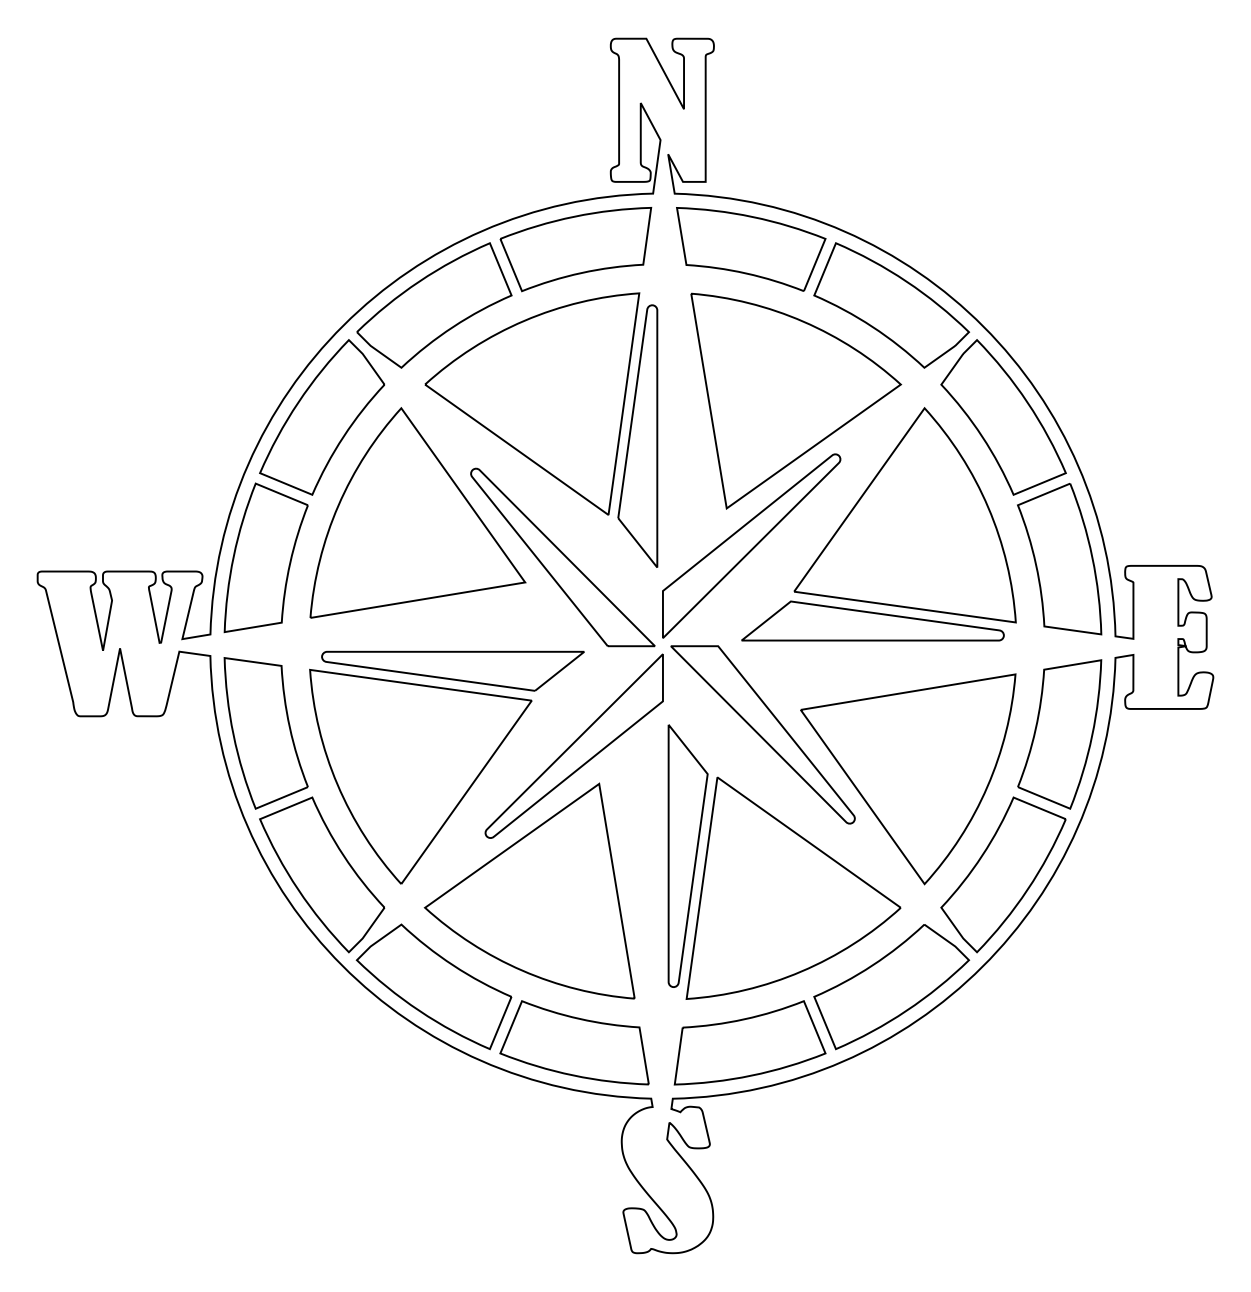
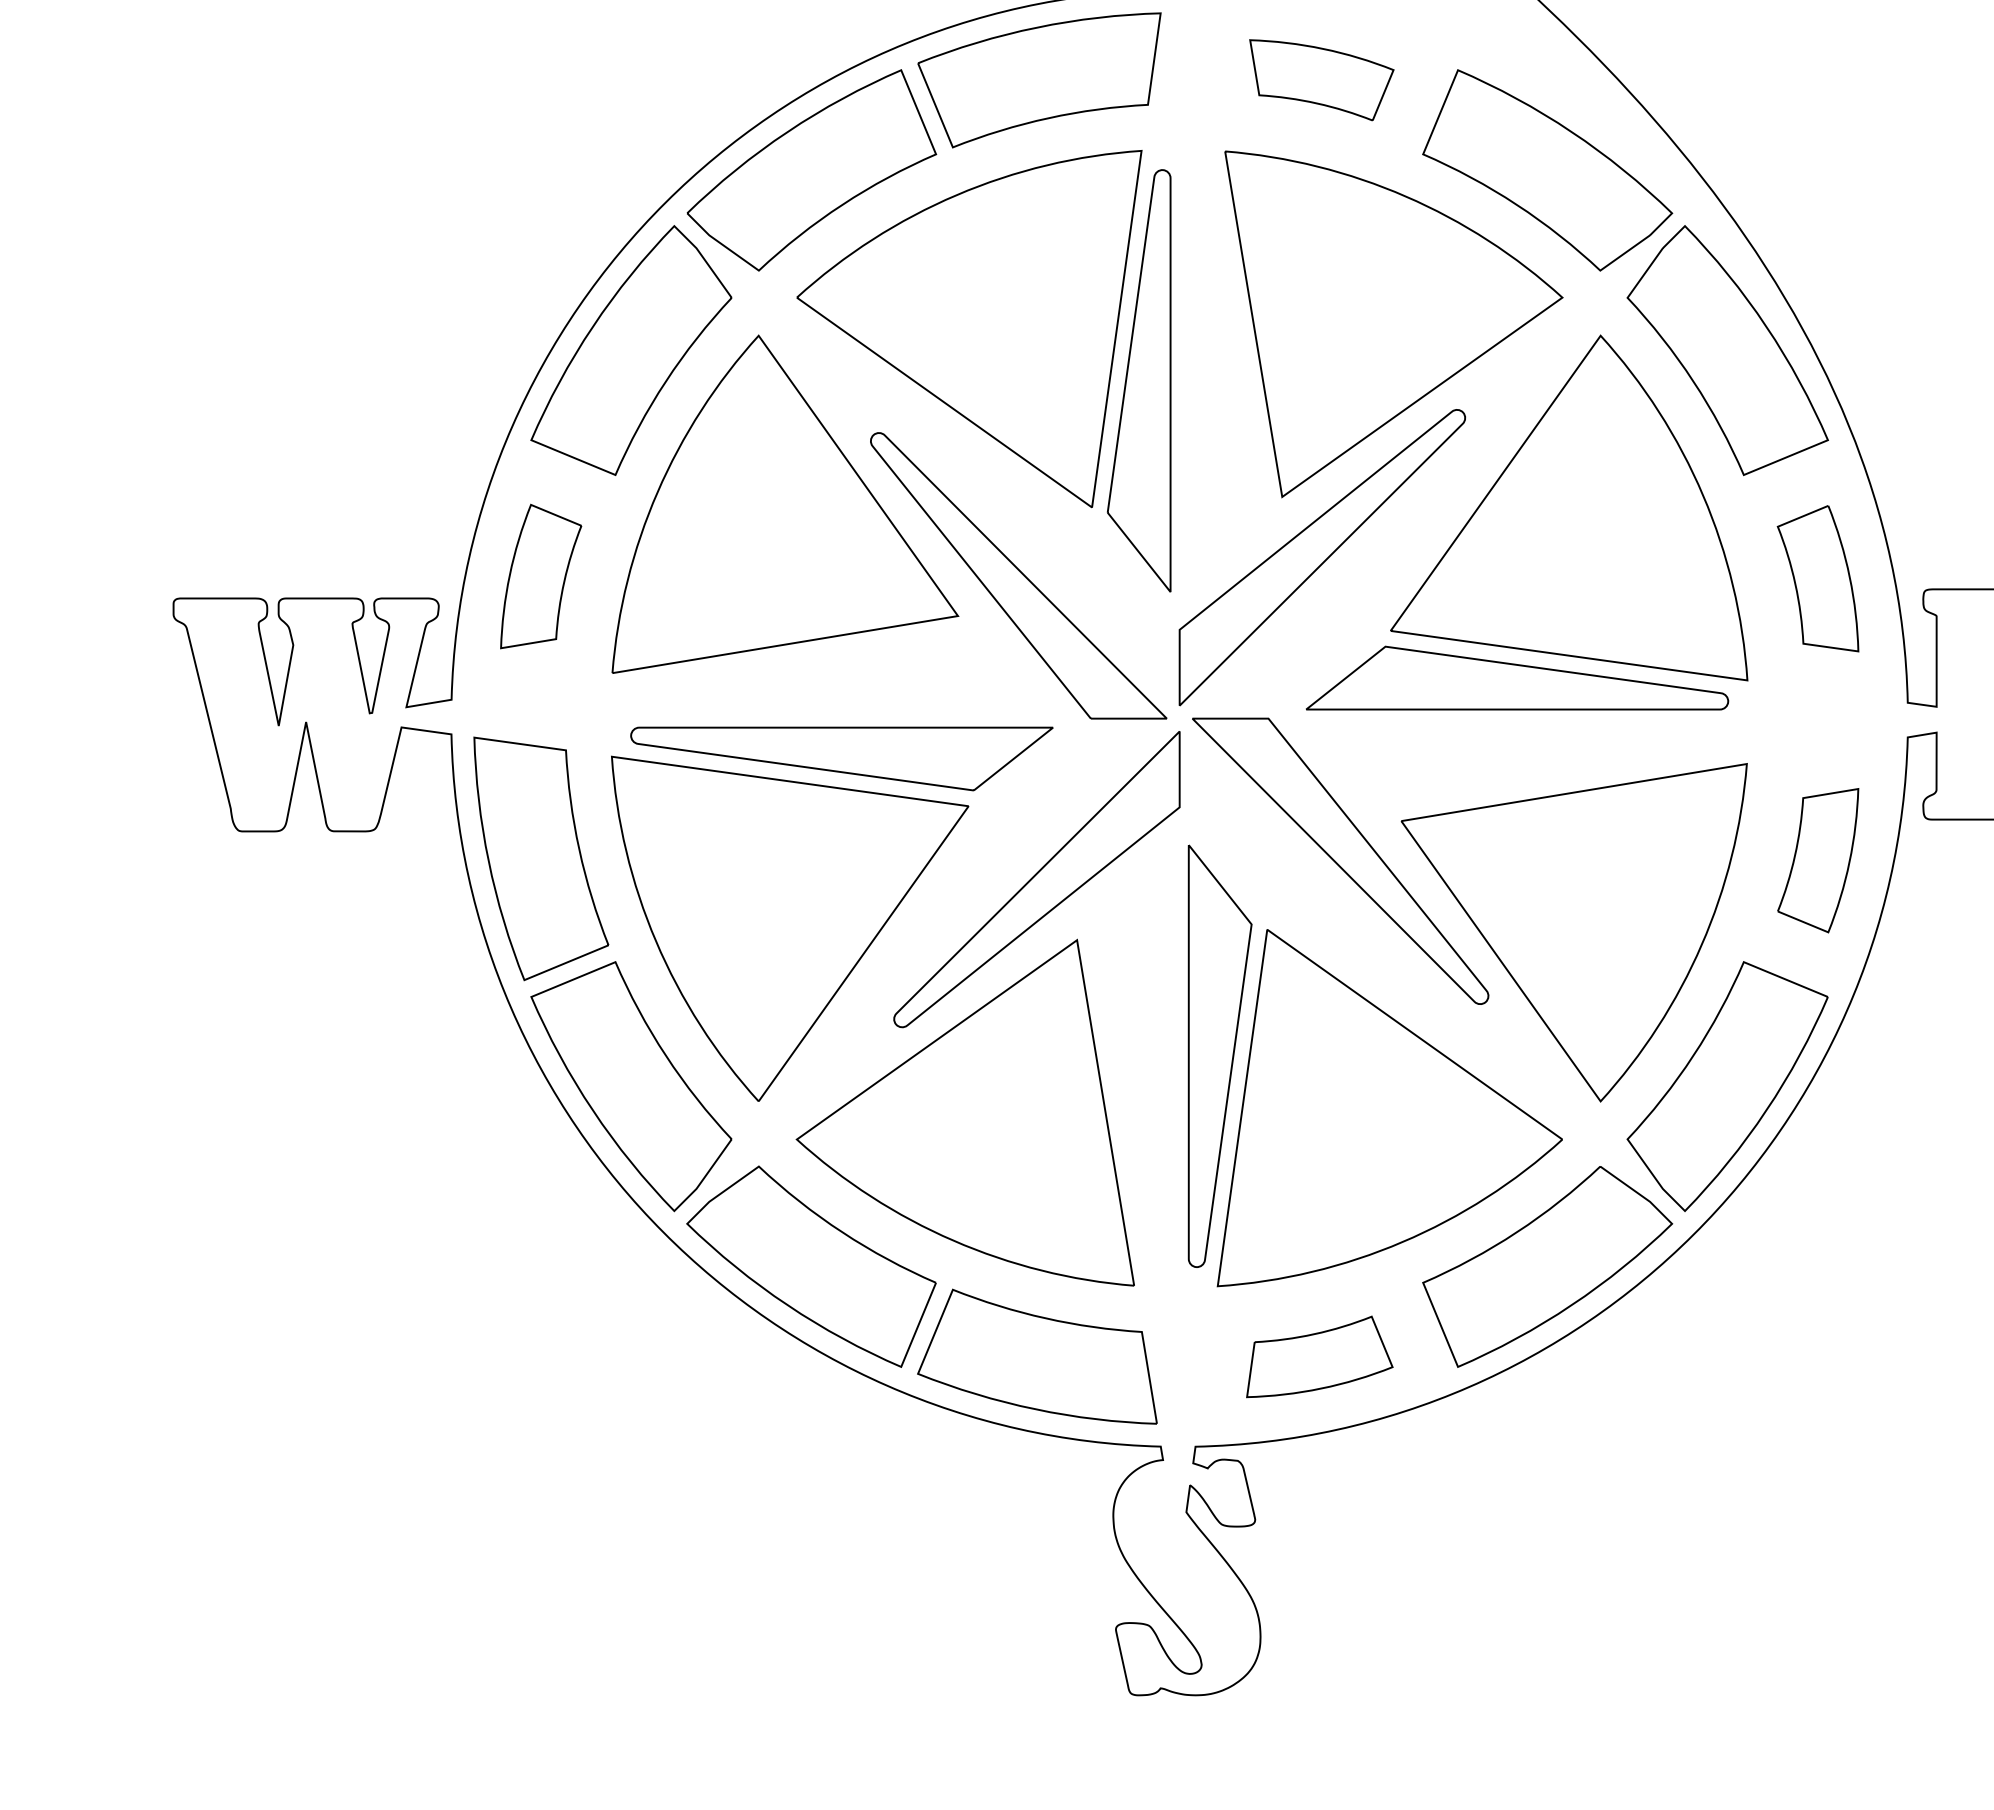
part: (751, 249) -> (1322, 80), size x0.6
part: (265, 557) -> (540, 575), size x0.6
part: (1059, 559) -> (1817, 579), size x0.6
part: (1059, 734) -> (1817, 860), size x0.6
part: (749, 1042) -> (1318, 1356), size x0.6

